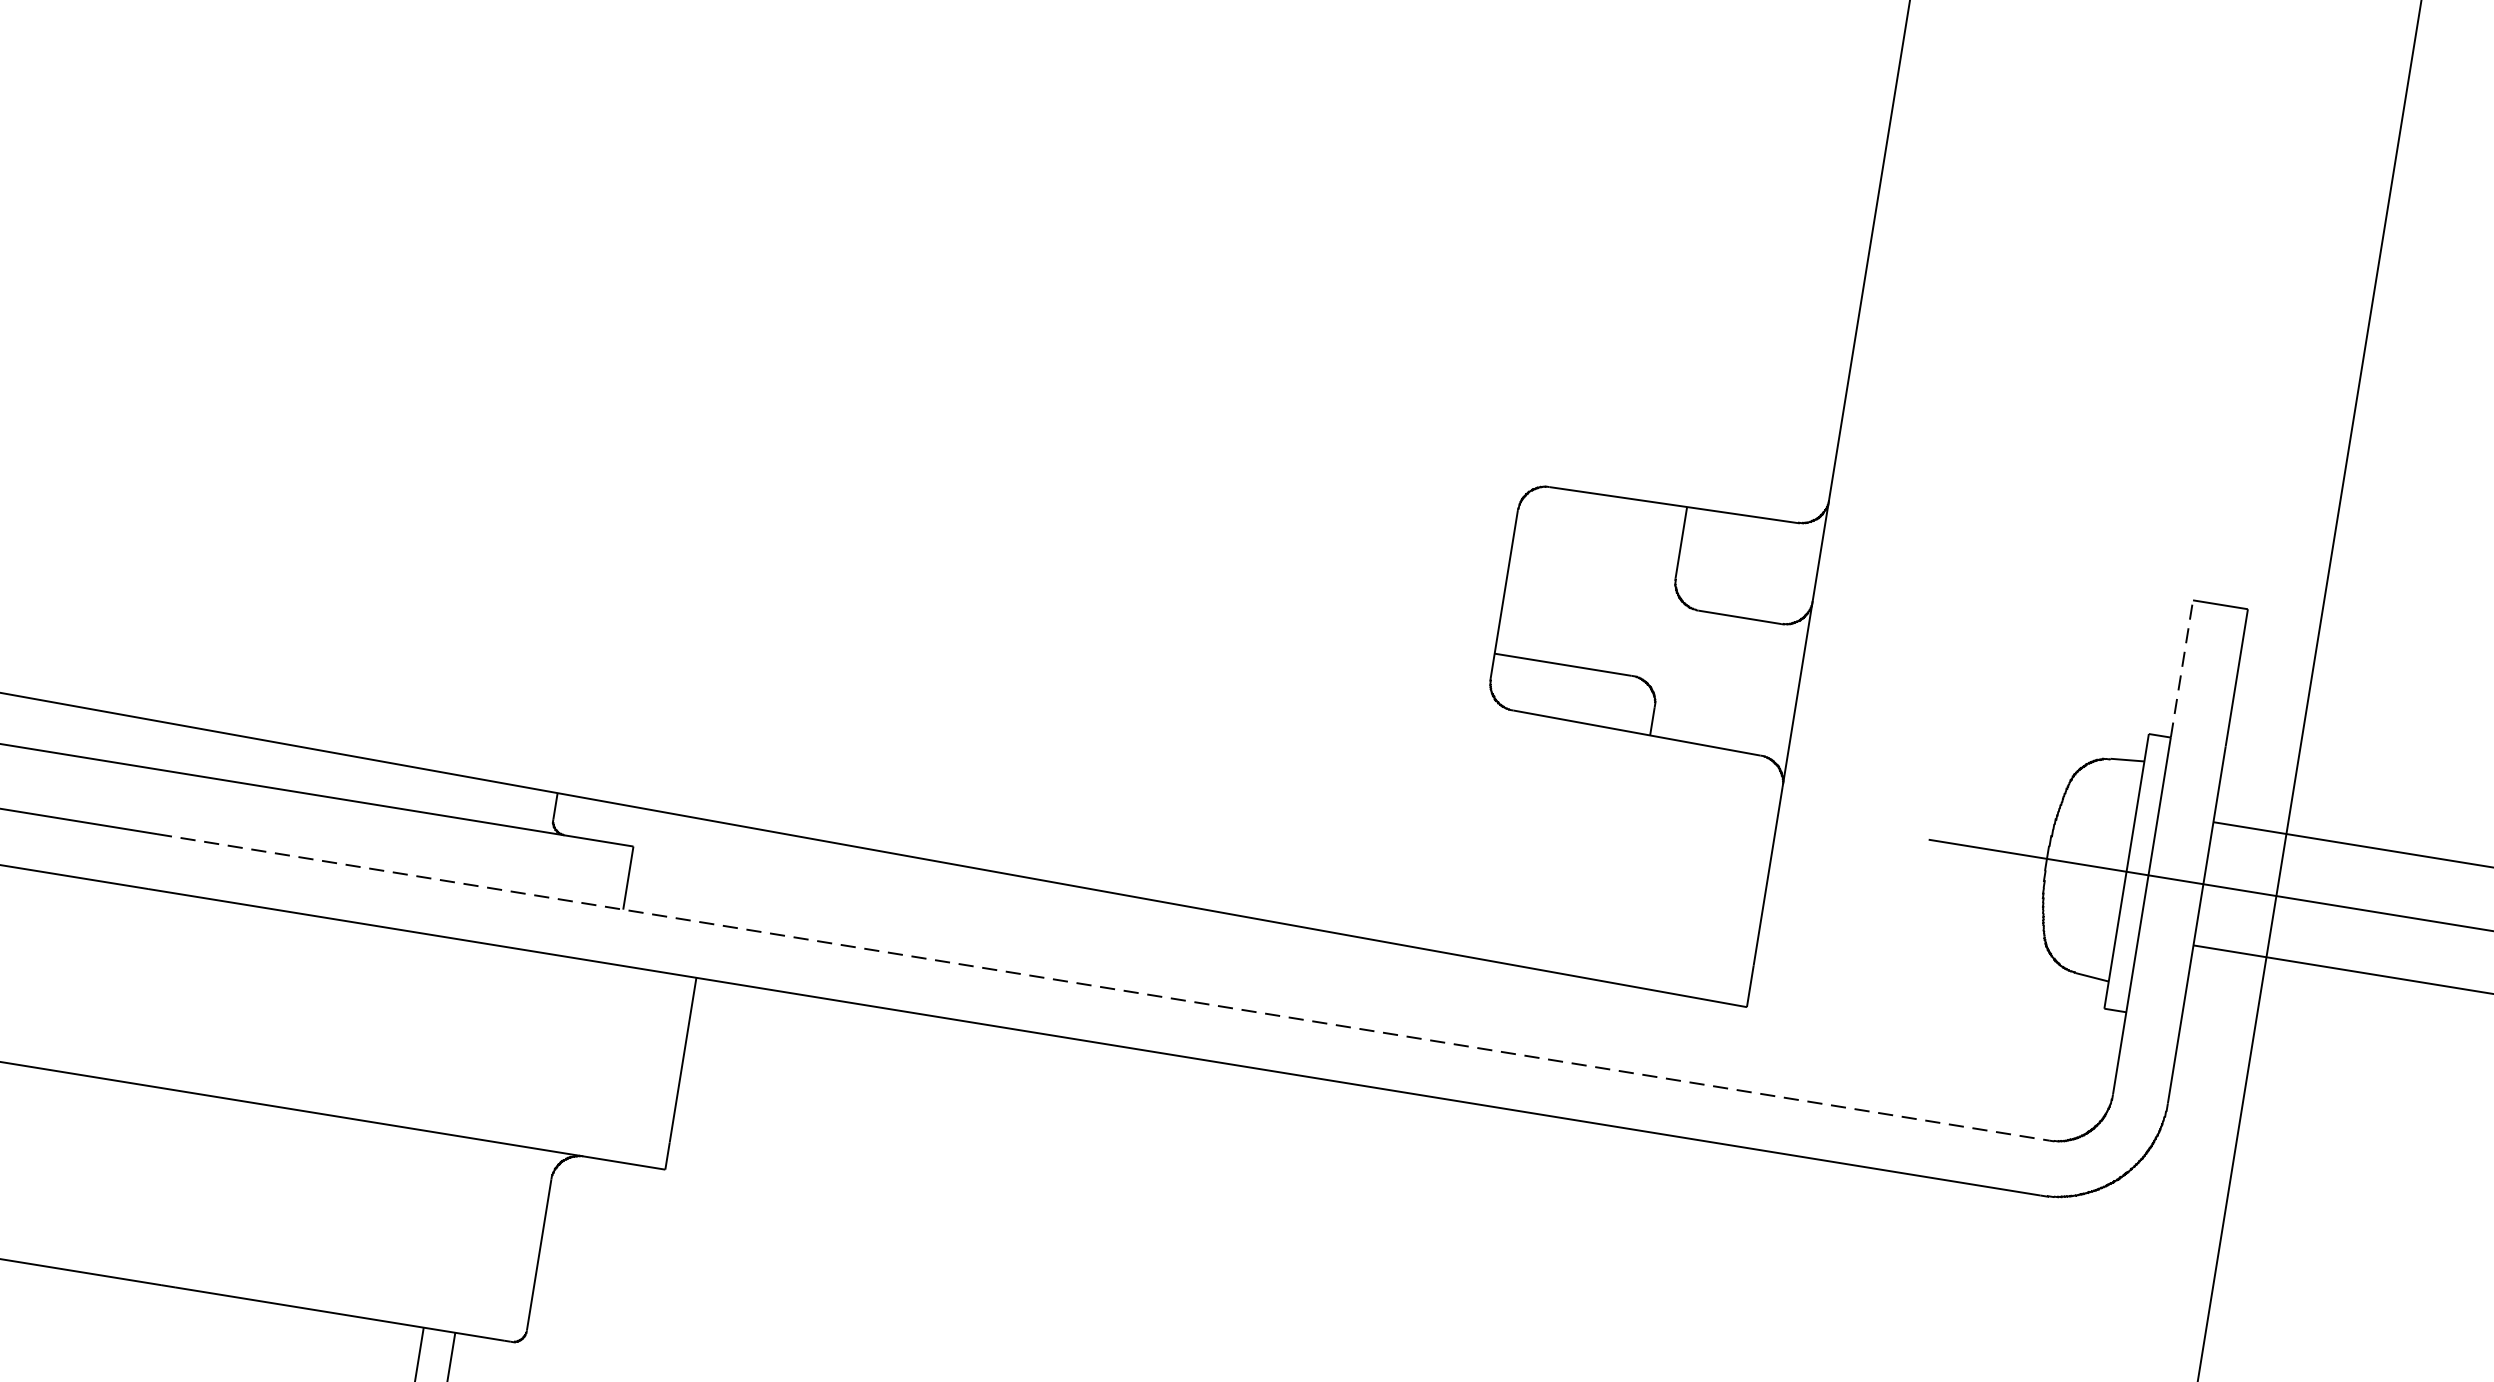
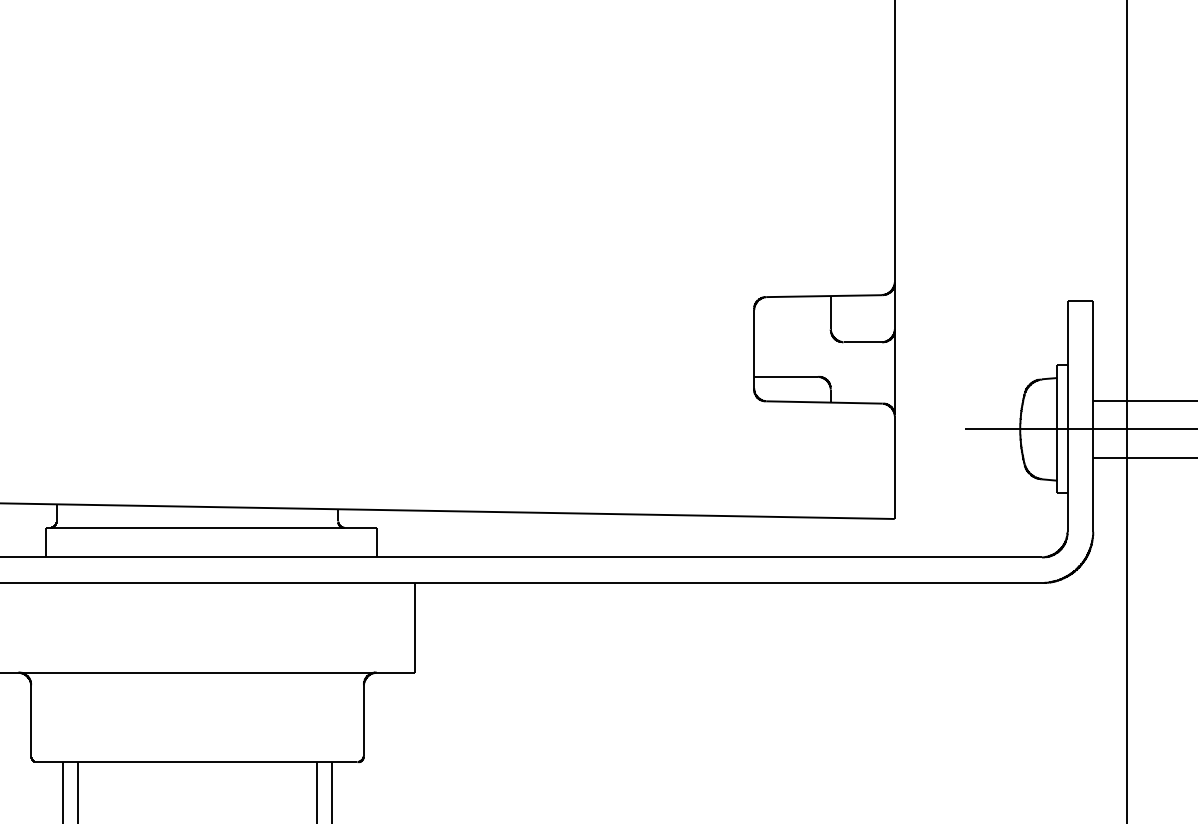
line: (2181, 667) -> (1067, 332), dashed -> solid
line: (1105, 987) -> (601, 557), dashed -> solid

